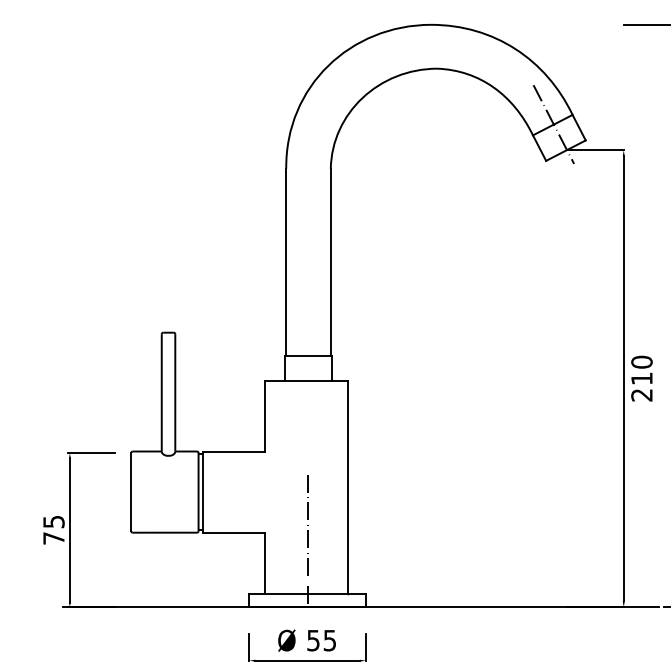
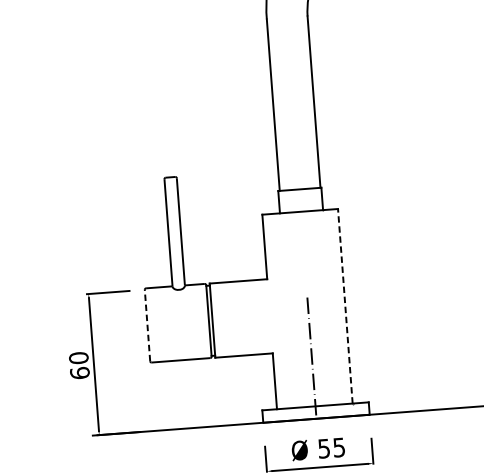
line: (348, 486) -> (345, 305), solid -> dashed
line: (131, 491) -> (147, 324), solid -> dashed
text: (53, 529) -> (78, 365), 75 -> 60

